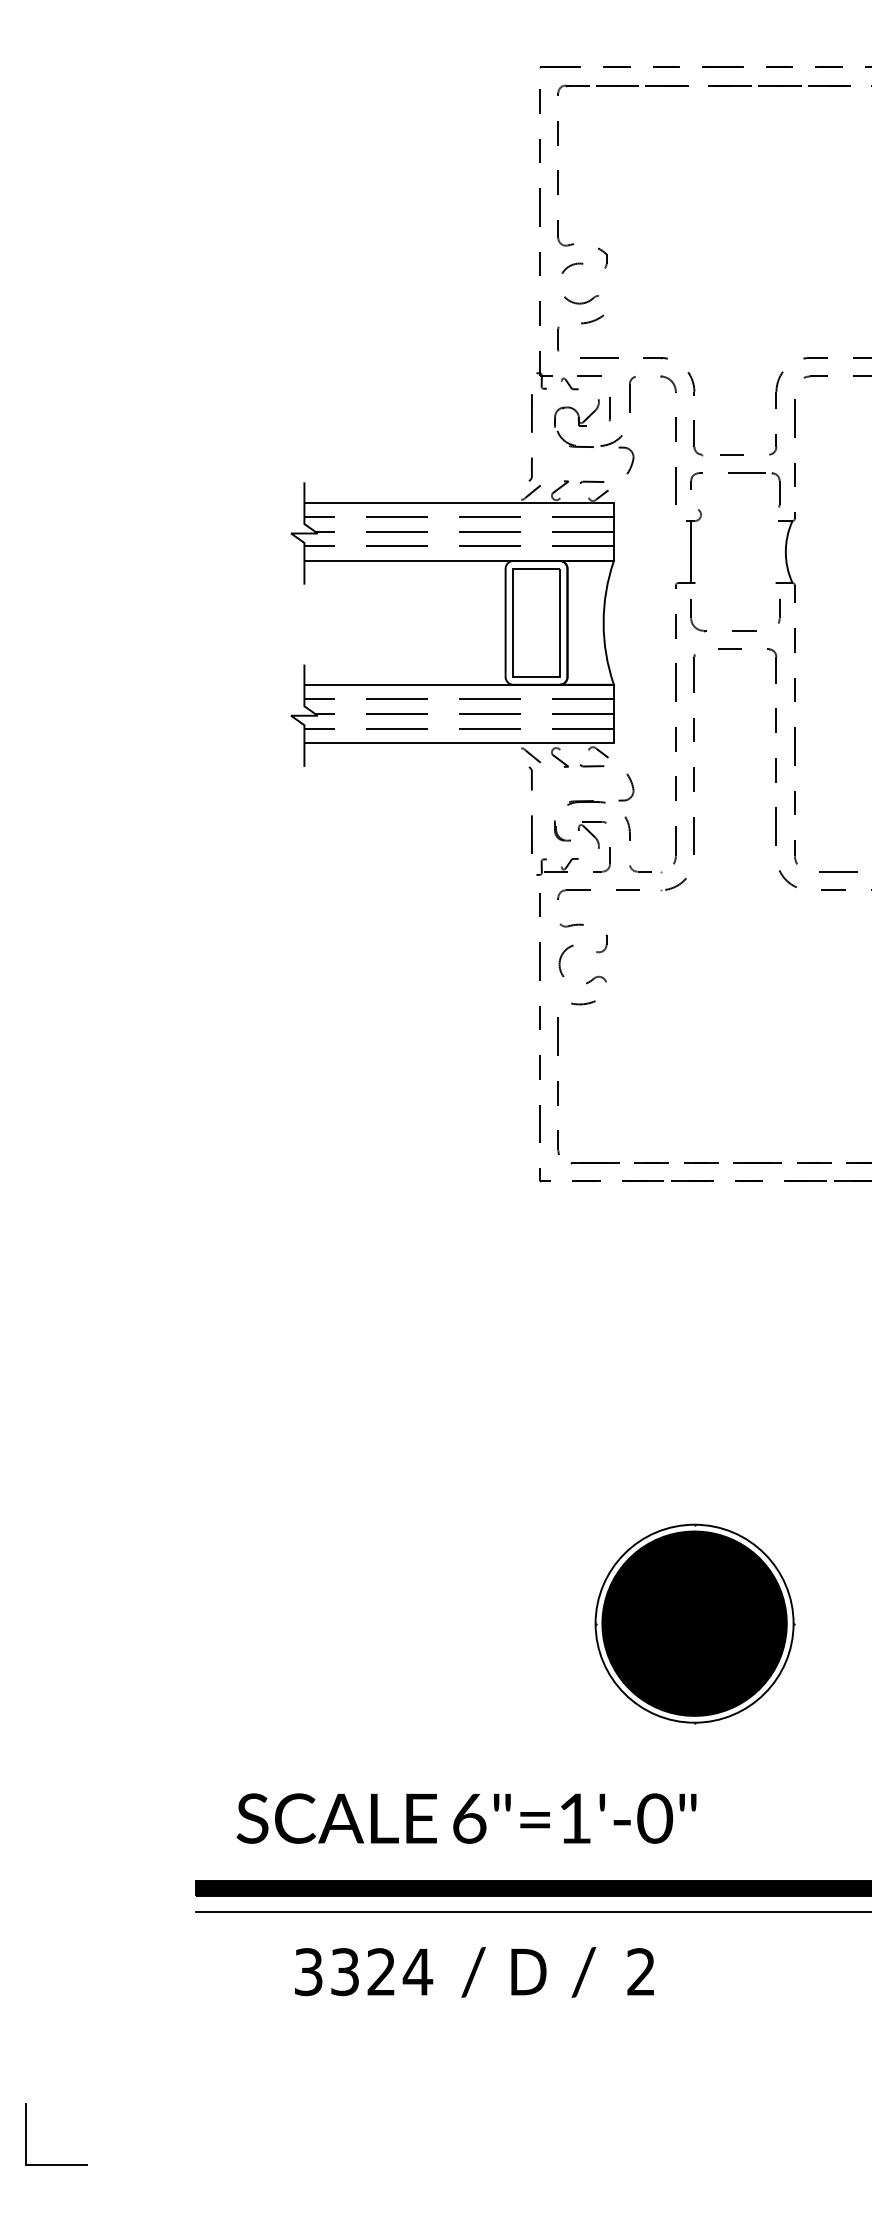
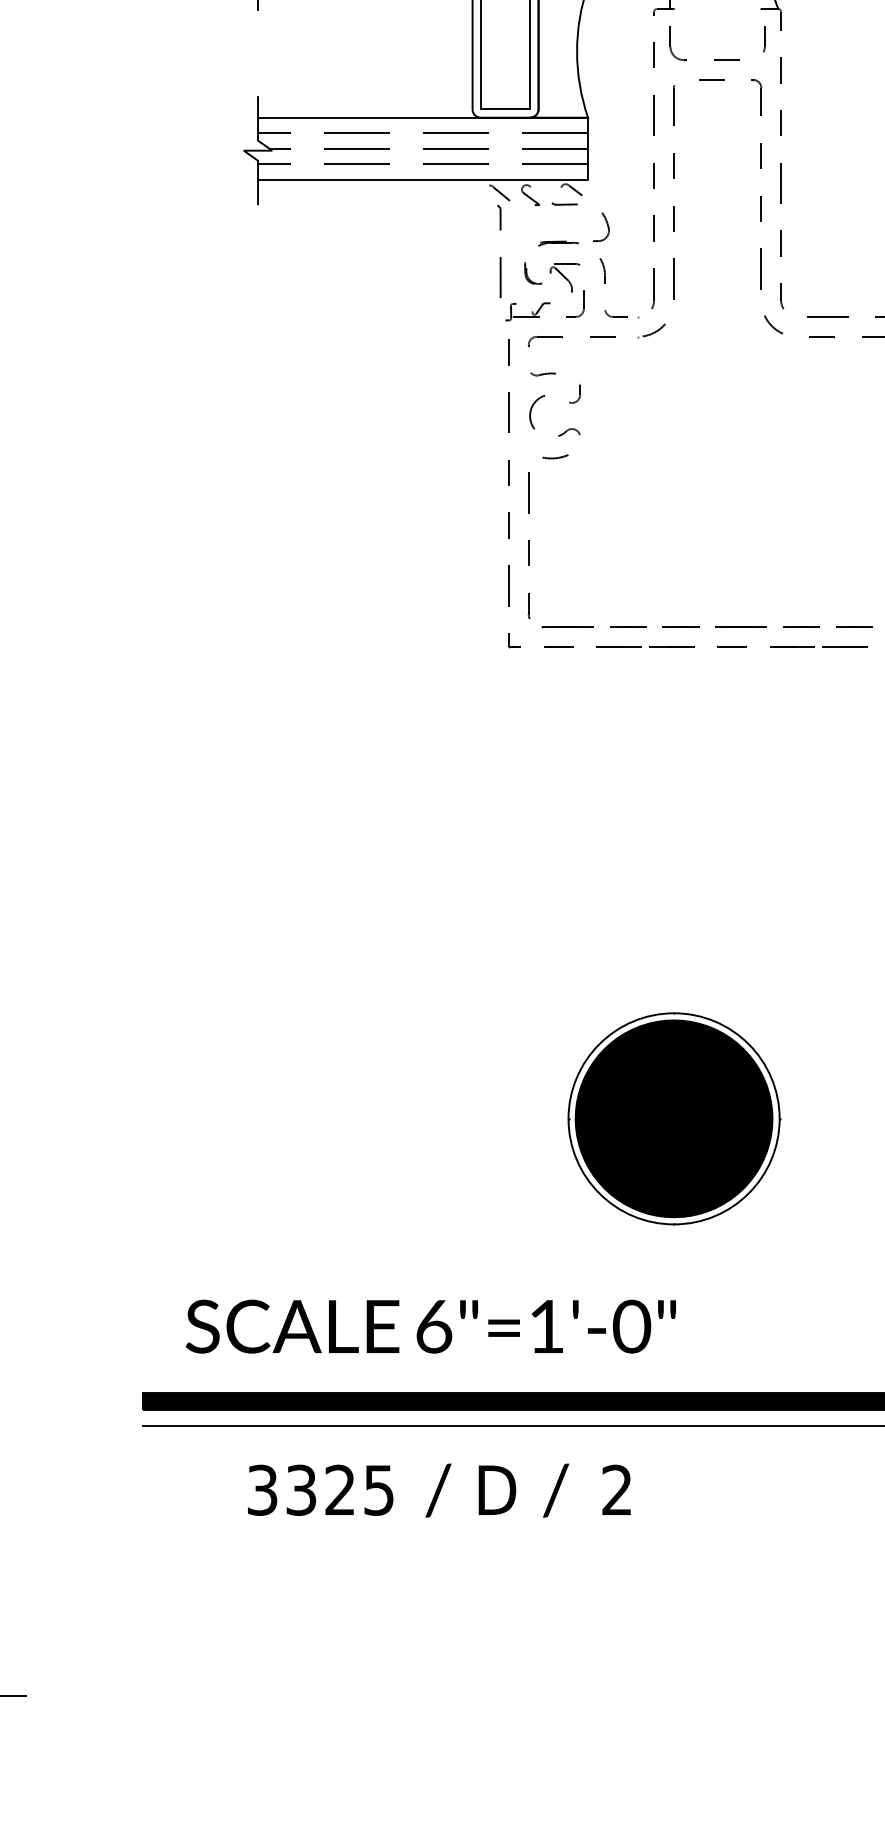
text: (417, 1972) -> (378, 1490), 3324 -> 3325

